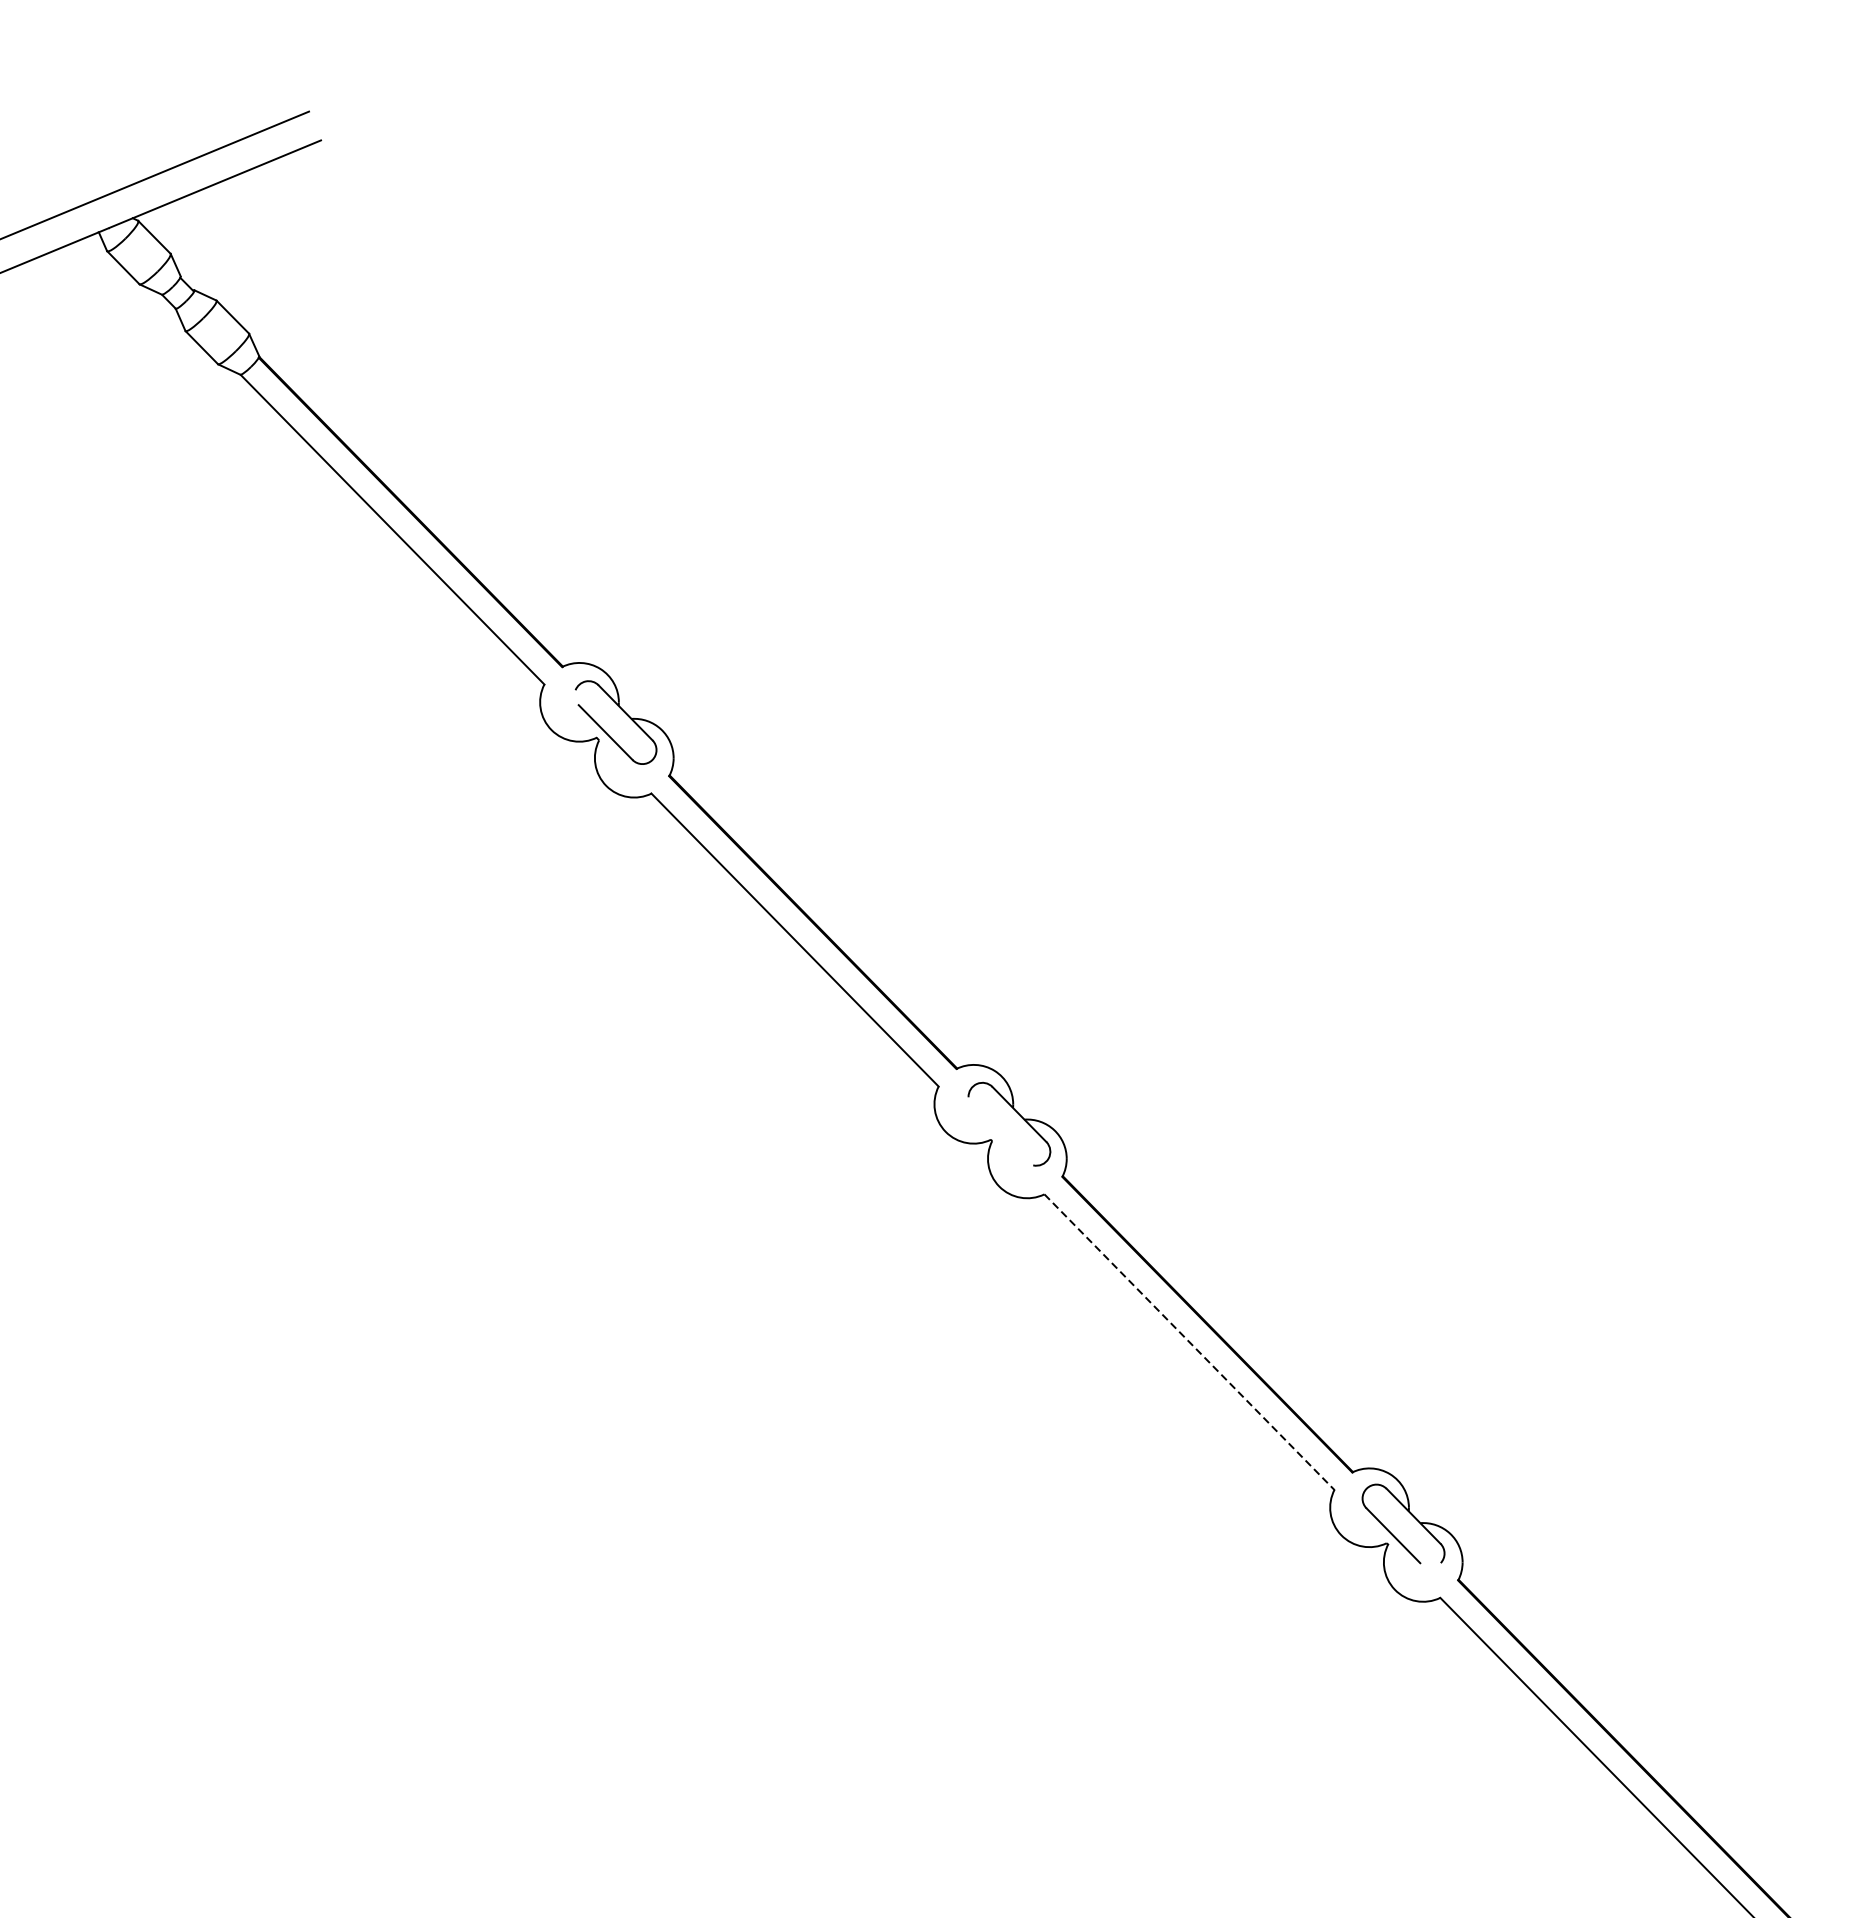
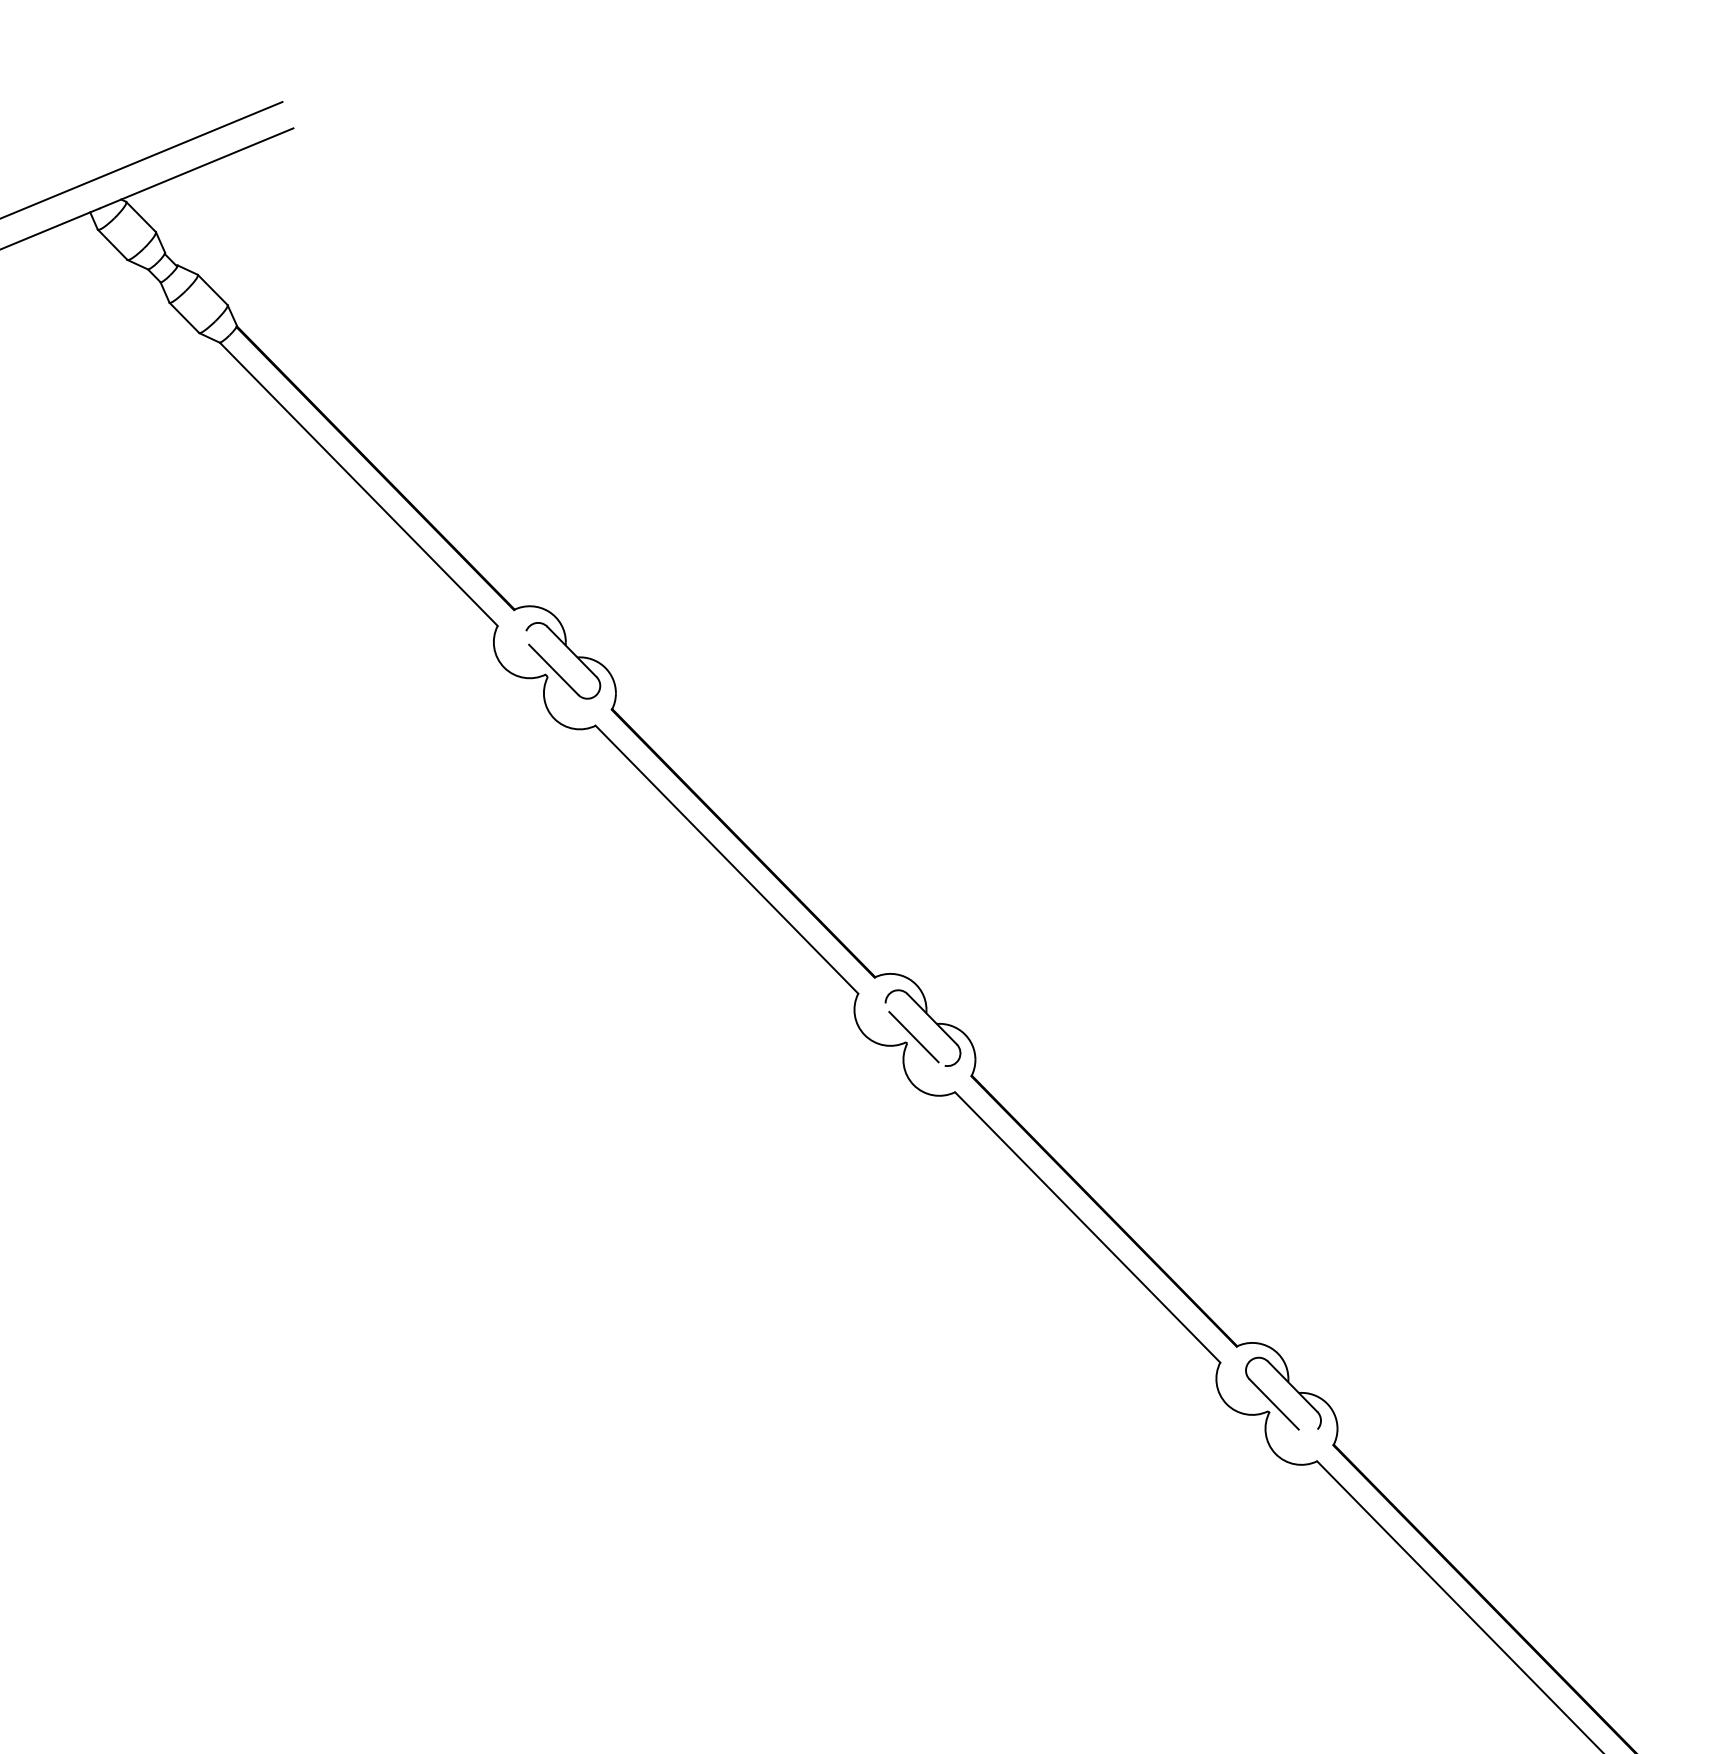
line: (999, 1134) -> (913, 1037), added
line: (1190, 1342) -> (1088, 1227), dashed -> solid

